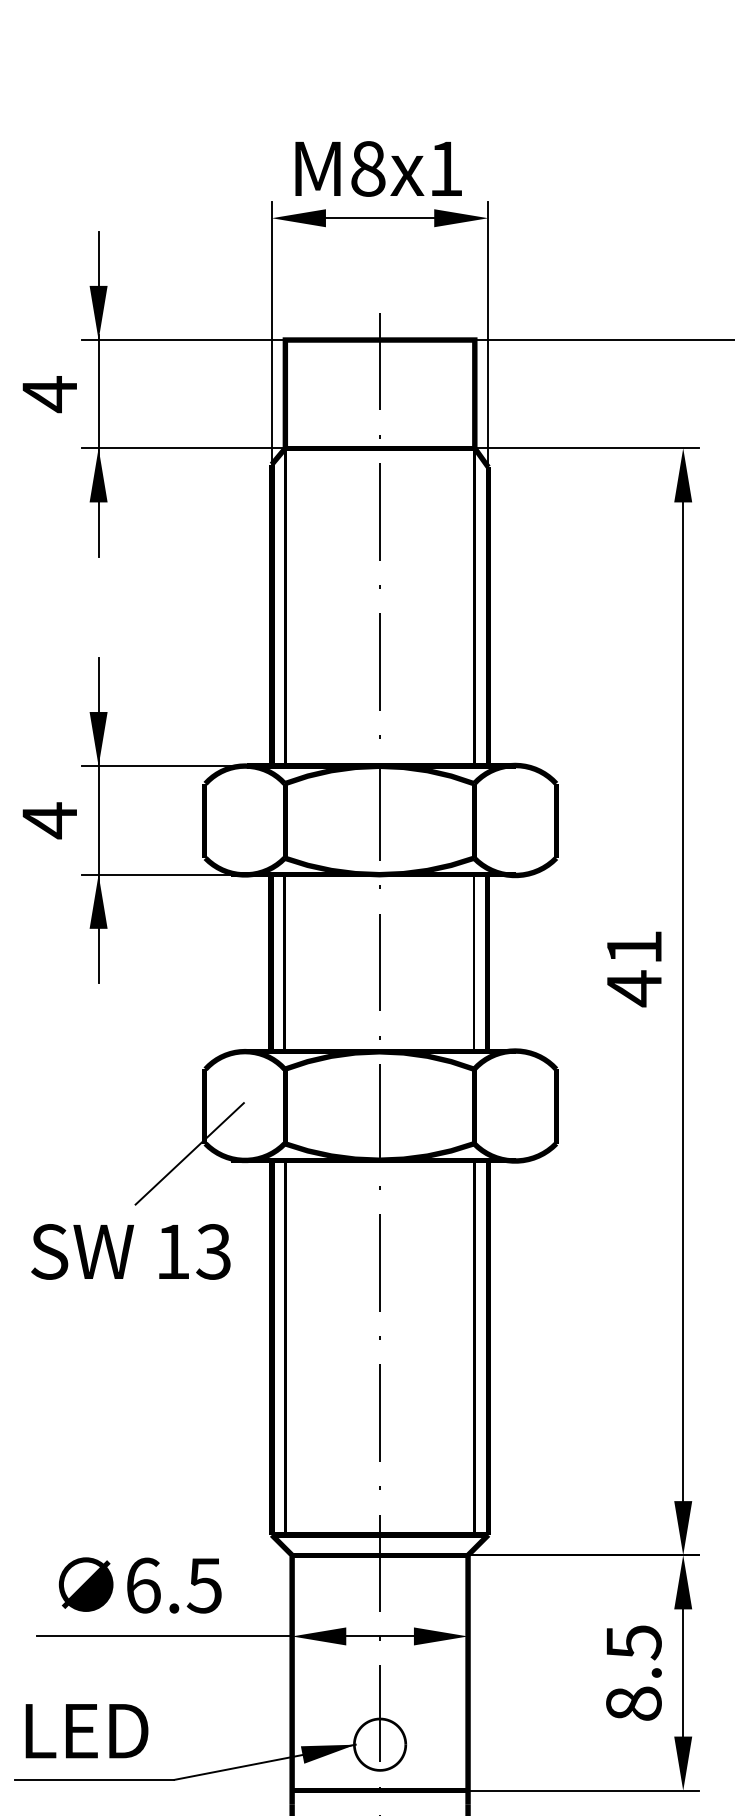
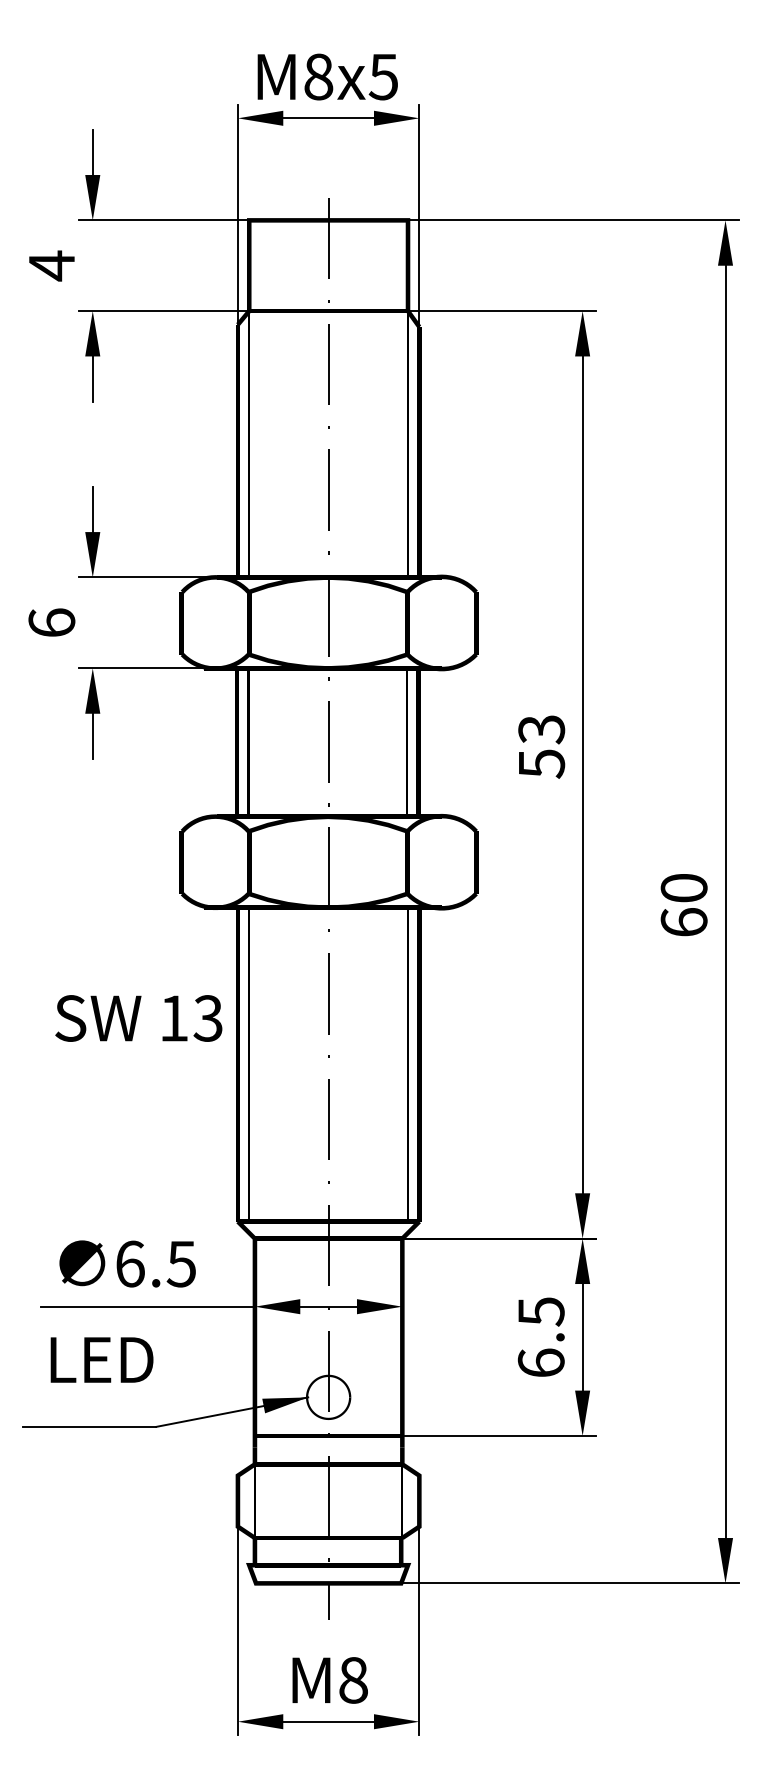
text: (444, 169) -> (382, 77), M8x1 -> M8x5
line: (98, 396) -> (92, 267), removed
text: (49, 819) -> (51, 622), 4 -> 6
line: (98, 819) -> (92, 622), removed
text: (634, 969) -> (541, 747), 41 -> 53
line: (188, 1152) -> (168, 901), removed
text: (130, 1251) -> (138, 1018), moved
text: (632, 1703) -> (540, 1362), 8.5 -> 6.5
text: (86, 1730) -> (101, 1359), moved

